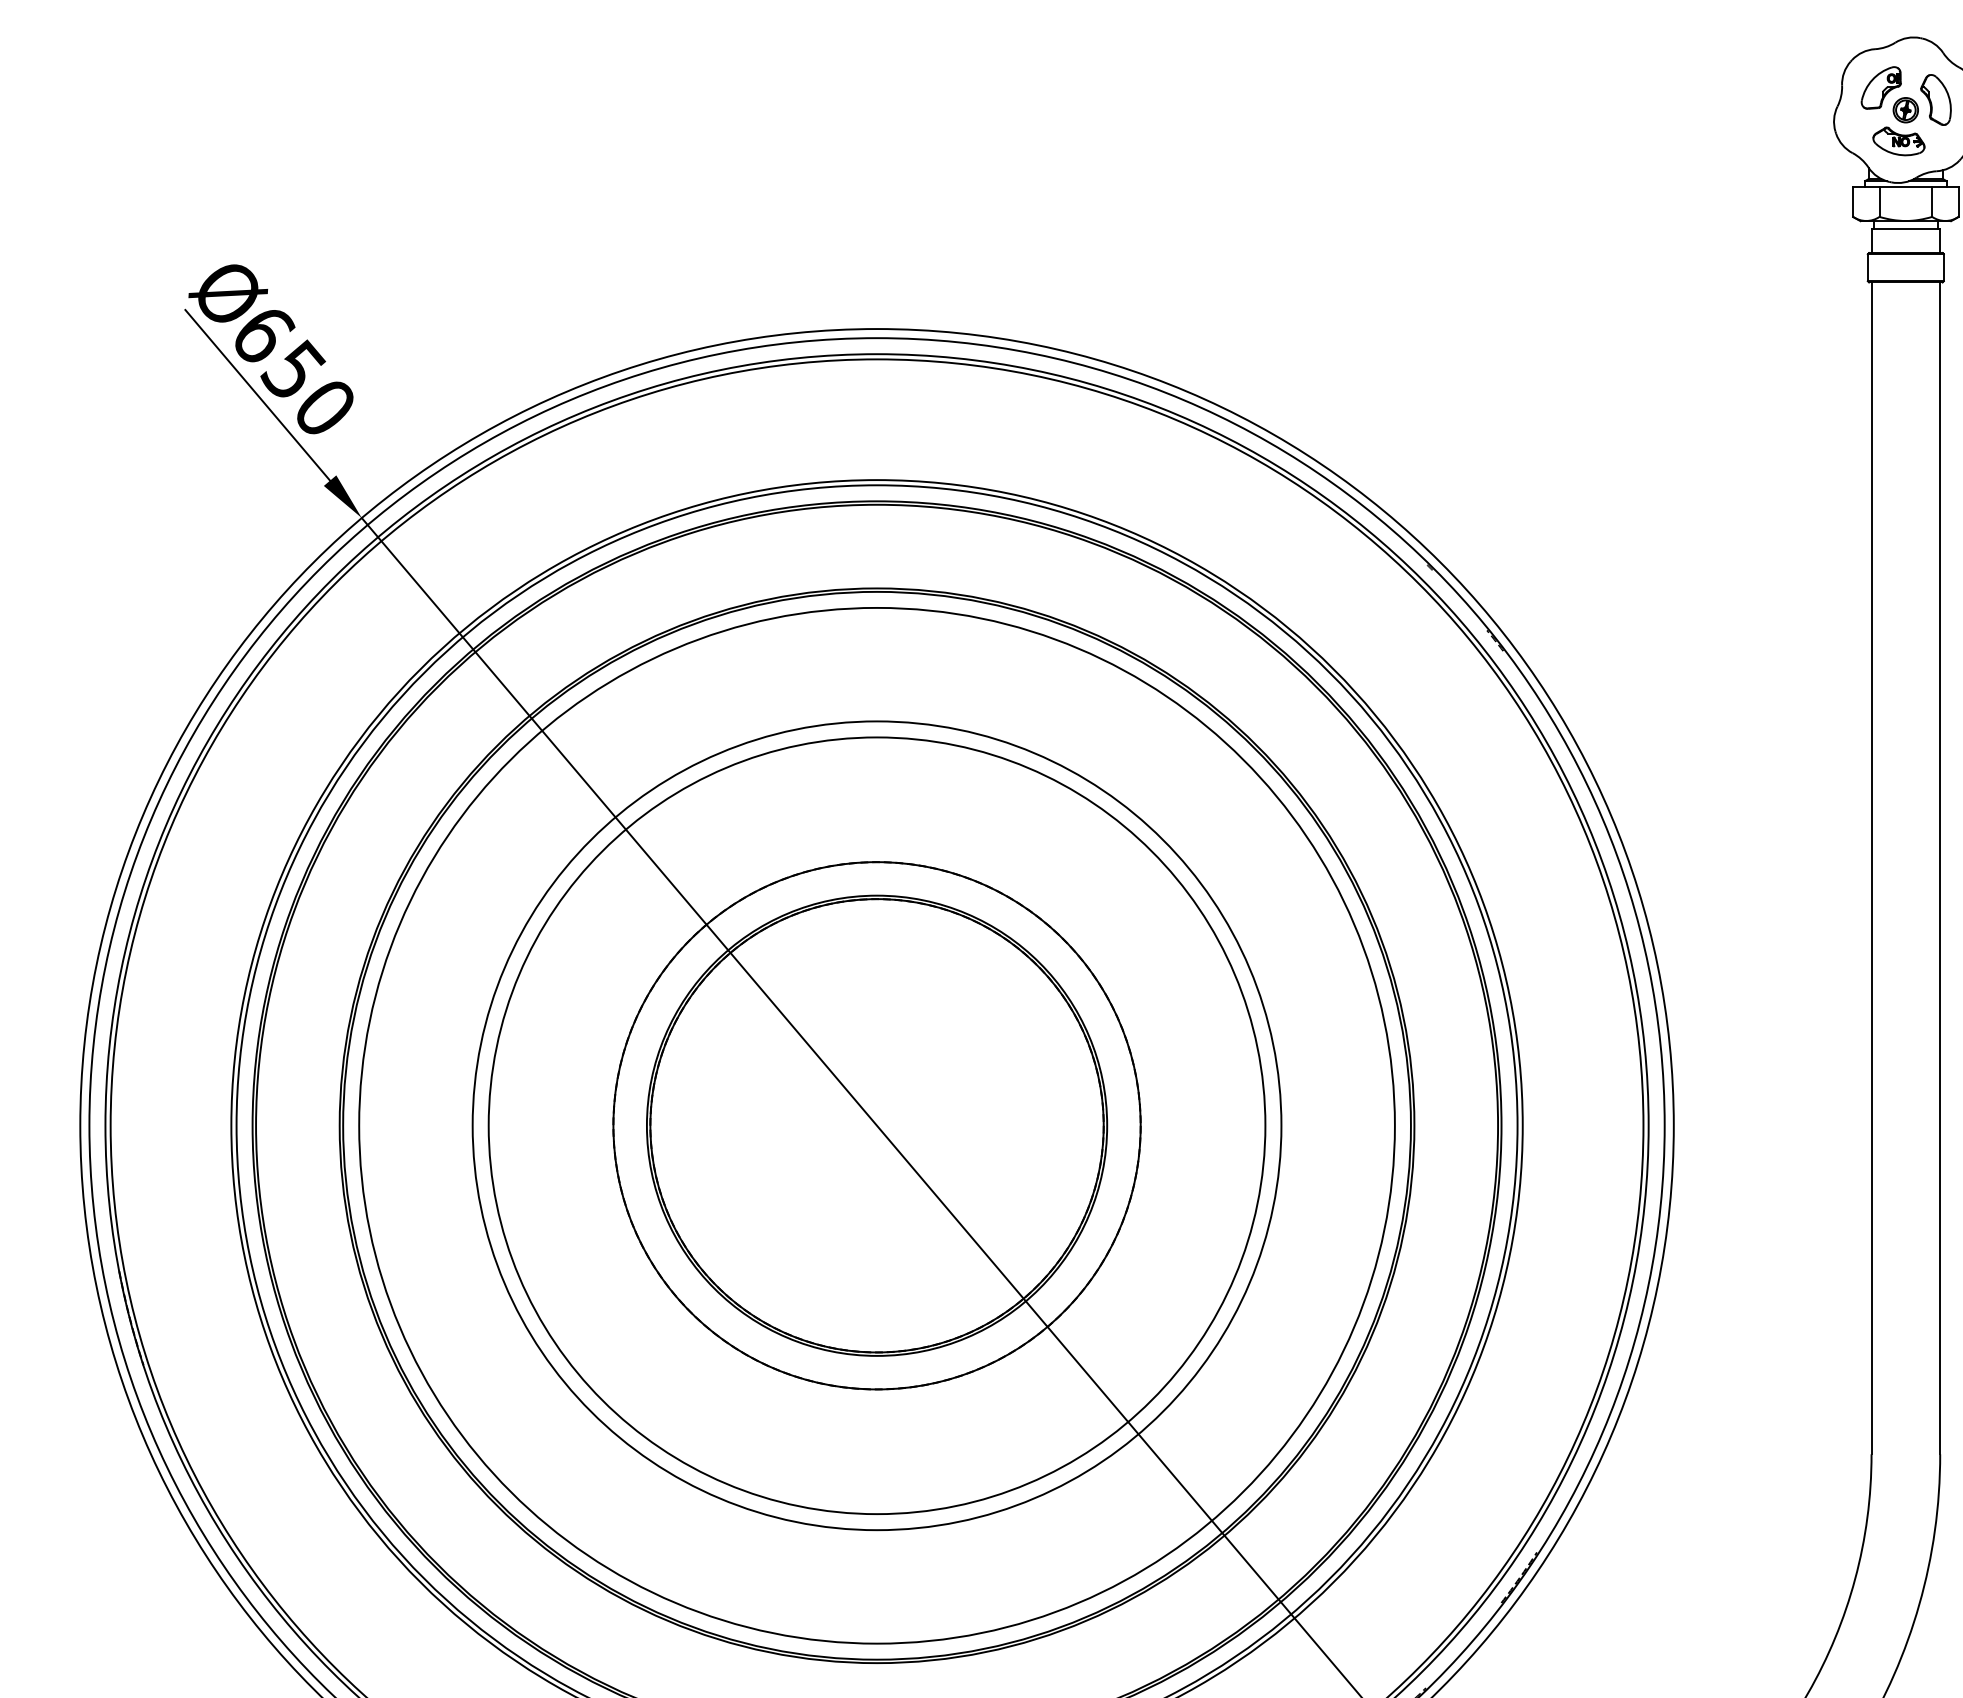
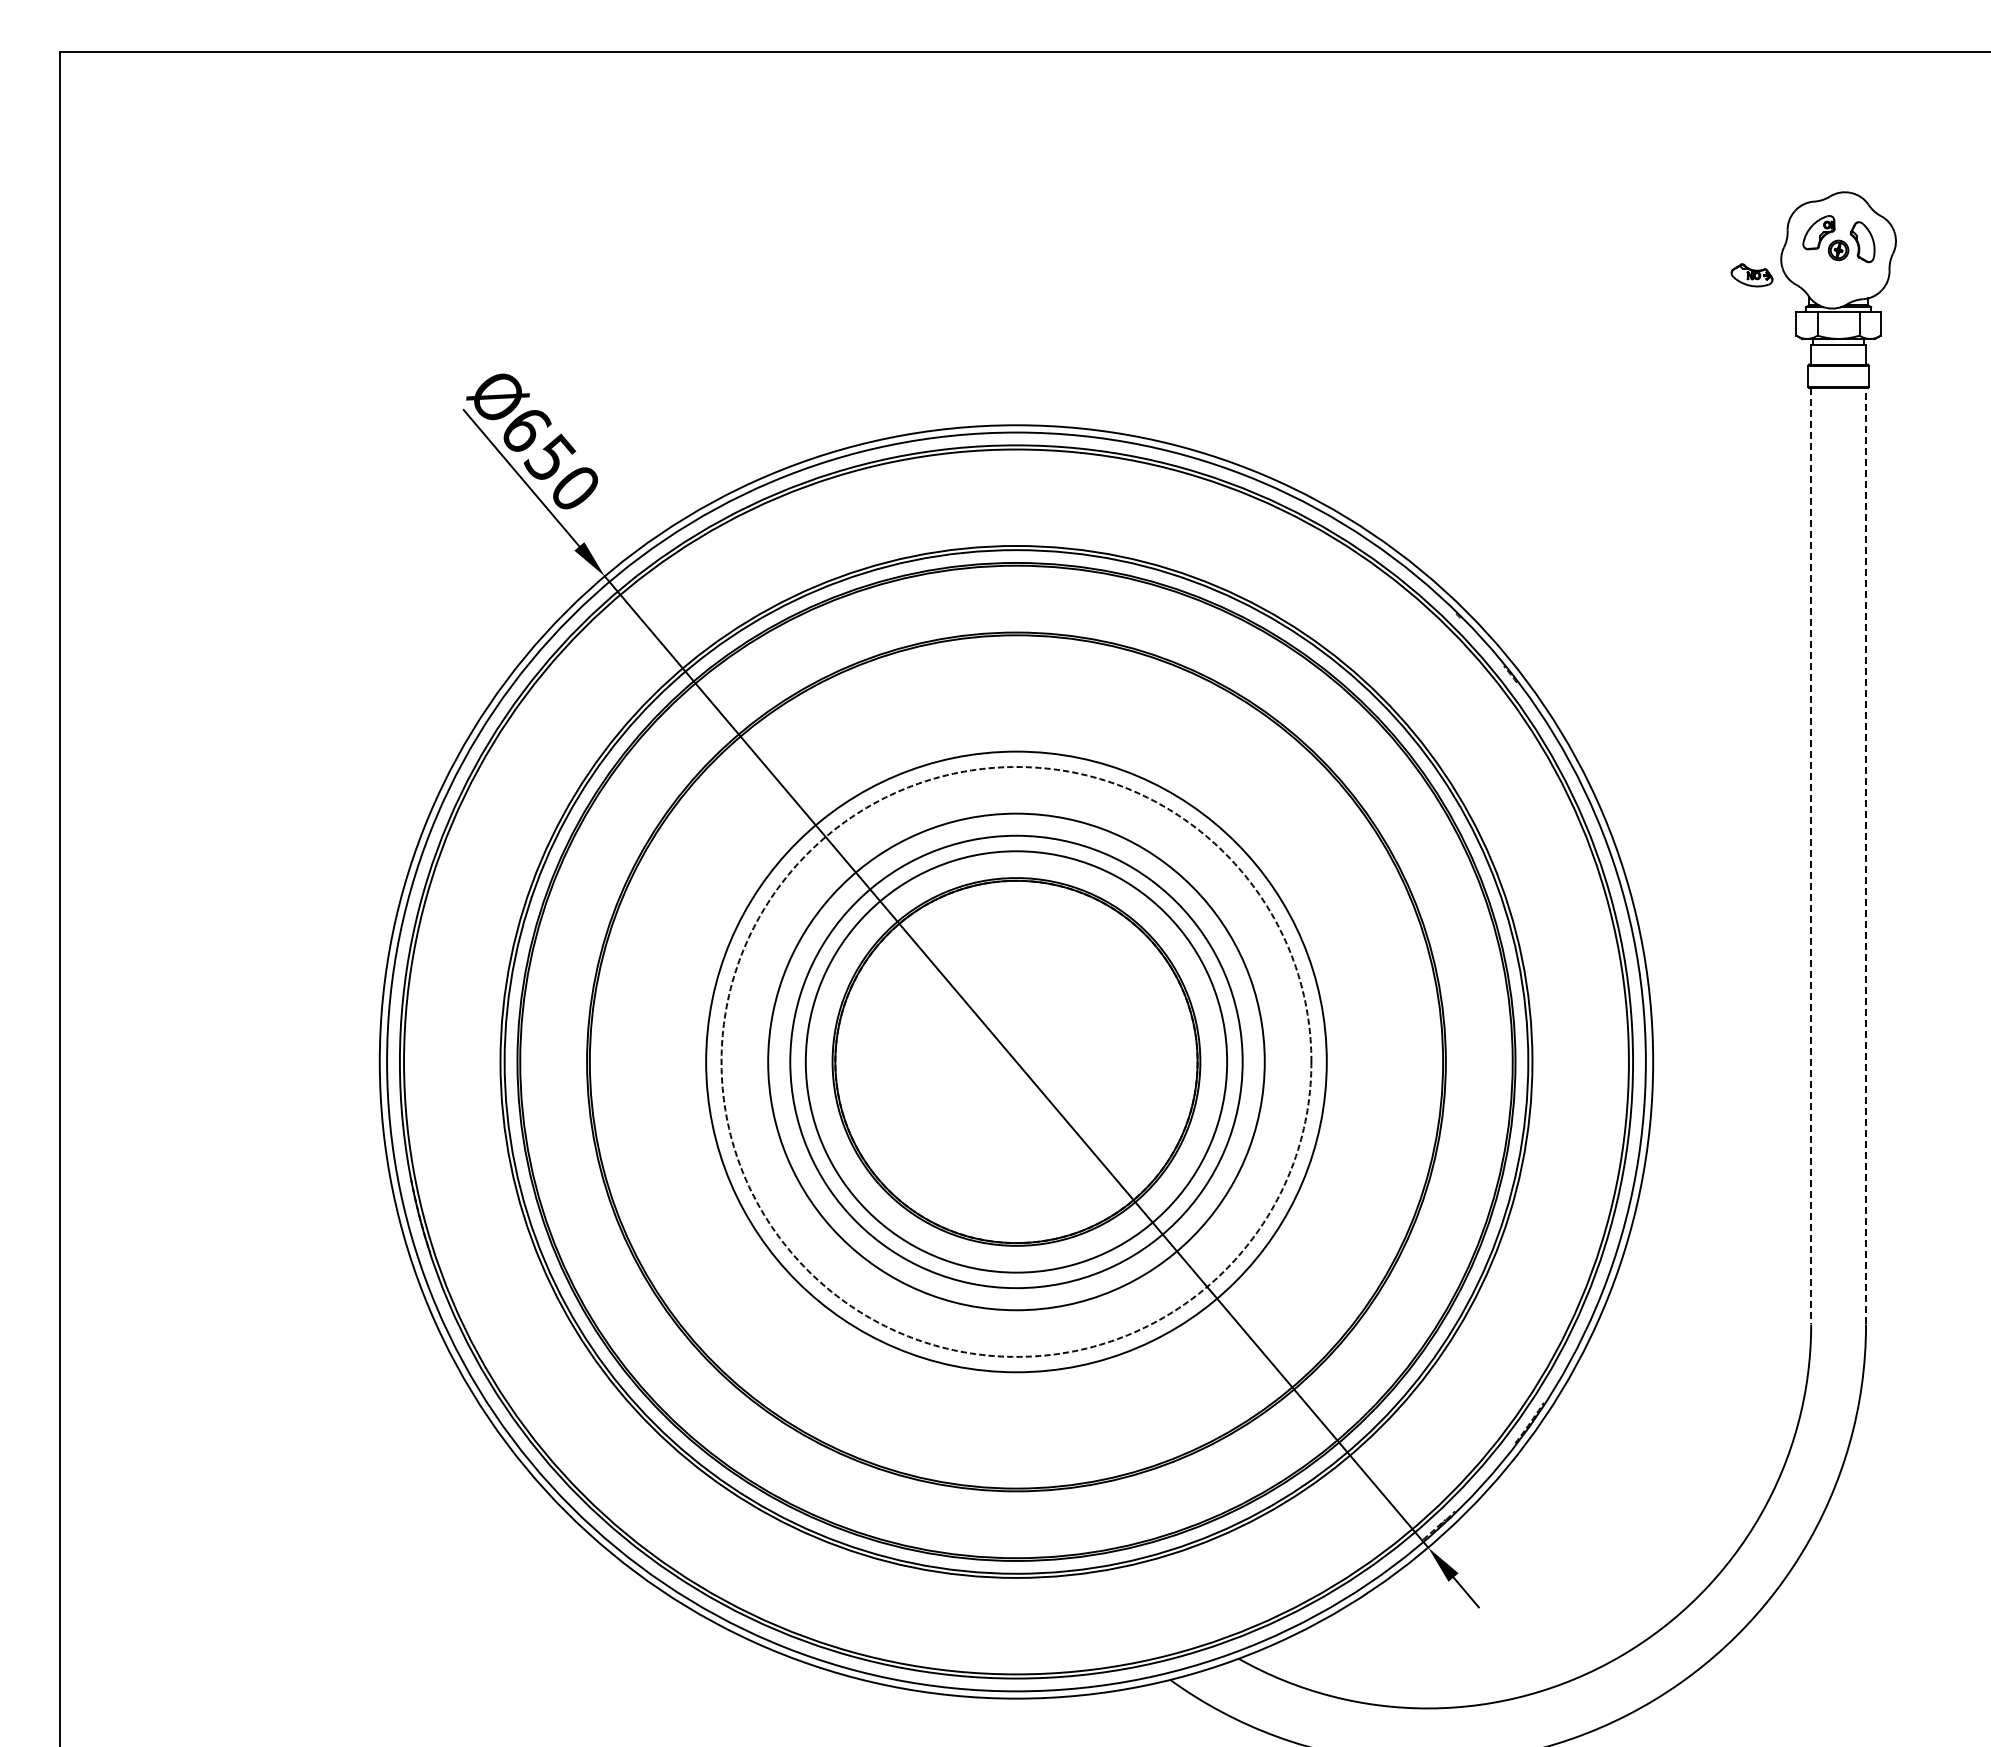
part: (1898, 141) -> (1751, 275), moved
line: (1940, 867) -> (1866, 855), solid -> dashed
line: (1871, 868) -> (1811, 856), solid -> dashed
circle: (877, 1125) -> (1016, 1061), size x0.6
circle: (877, 1125) -> (1016, 1061), size x0.7
circle: (877, 1125) -> (1016, 1061), size x1.4

